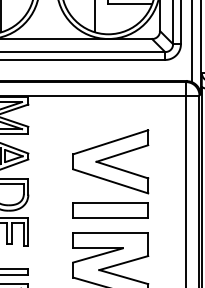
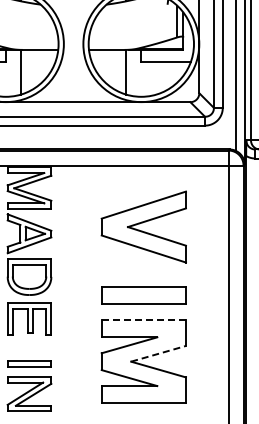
part: (110, 161) -> (143, 226), moved
line: (110, 233) -> (143, 320), solid -> dashed
line: (123, 262) -> (158, 353), solid -> dashed

